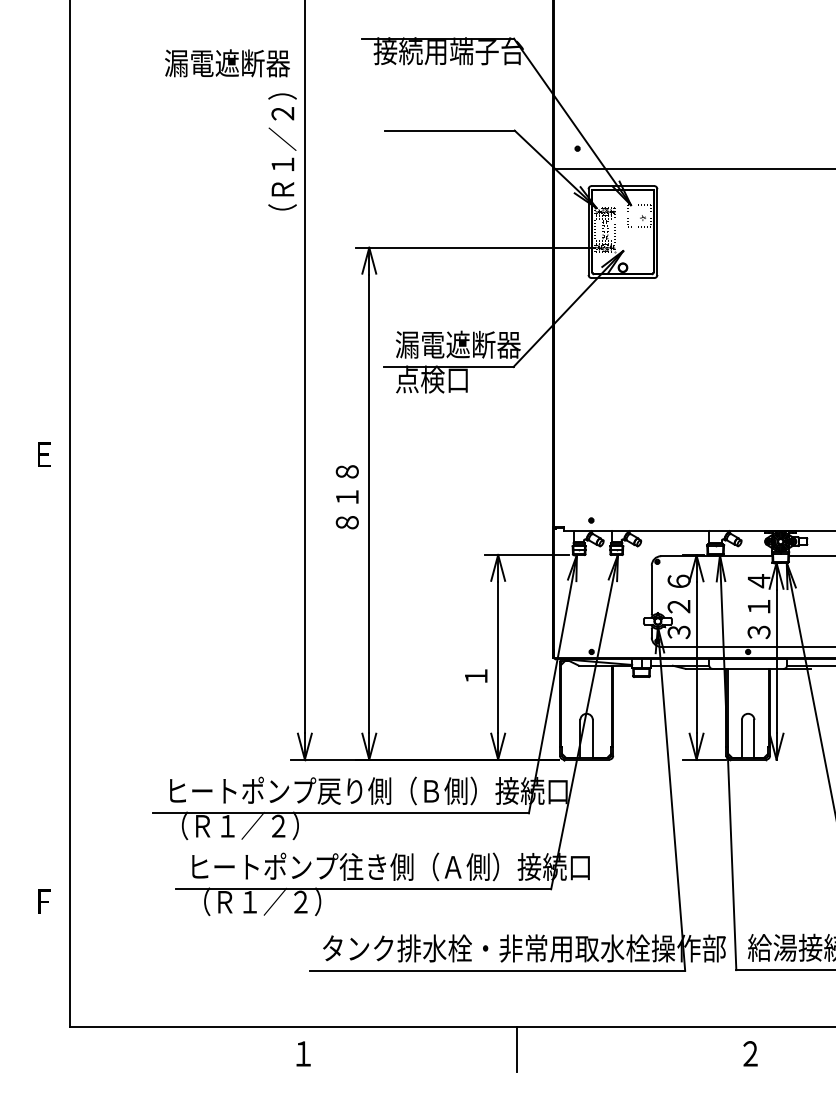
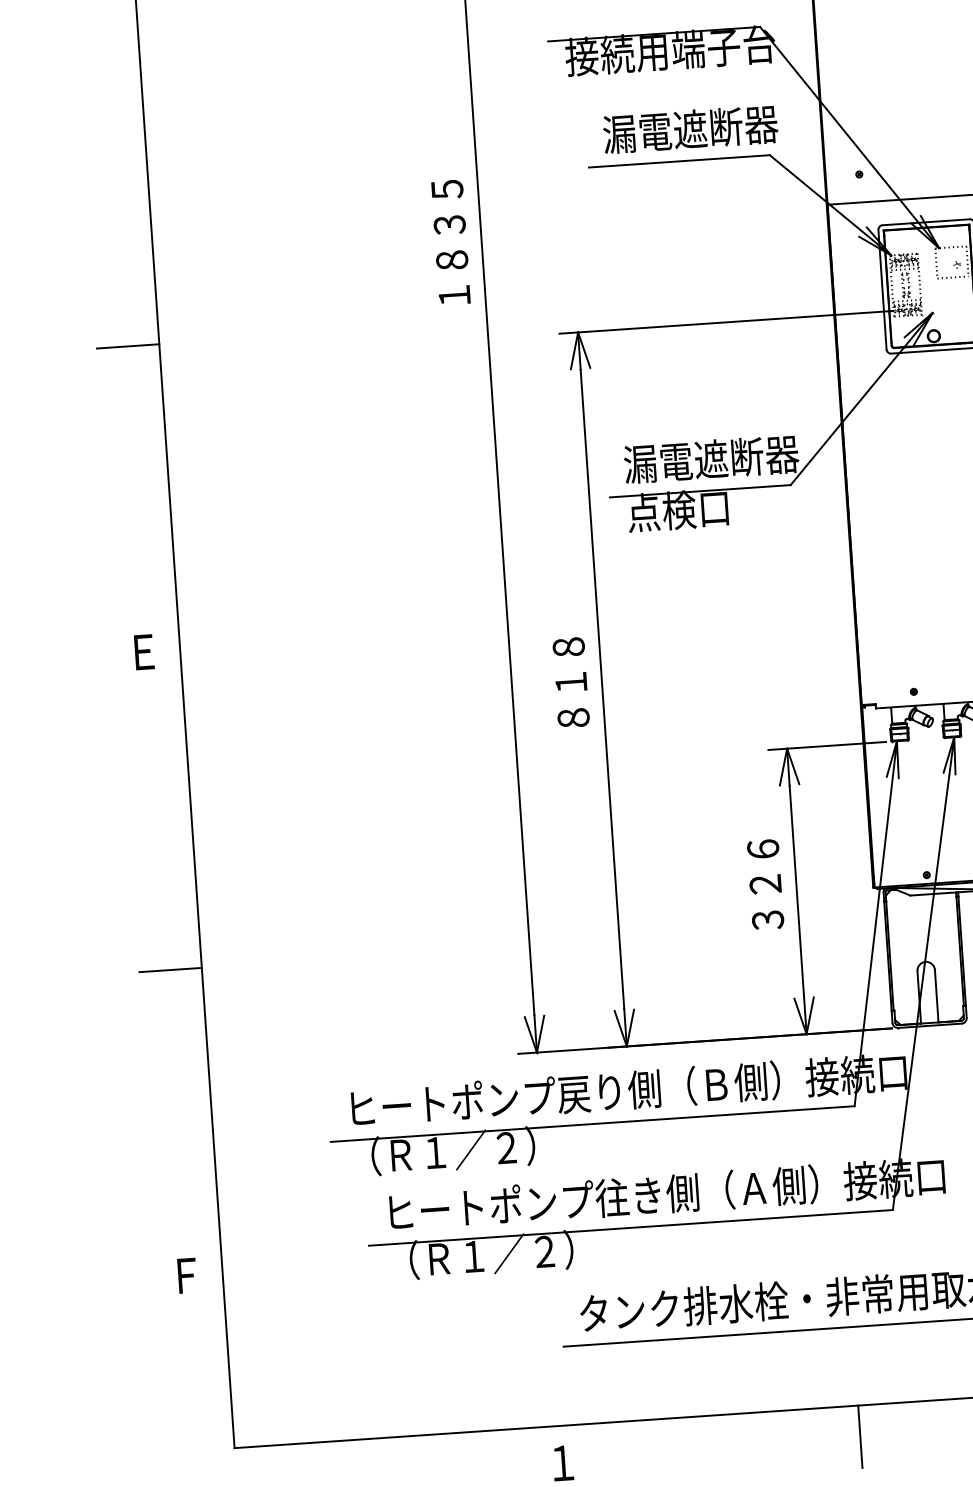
text: (227, 63) -> (690, 129), moved
text: (282, 157) -> (448, 214), （Ｒ１／２） -> １８３５
line: (47, 235) -> (128, 345), added
text: (475, 650) -> (764, 884), １ -> ３２６
line: (47, 682) -> (170, 969), added

